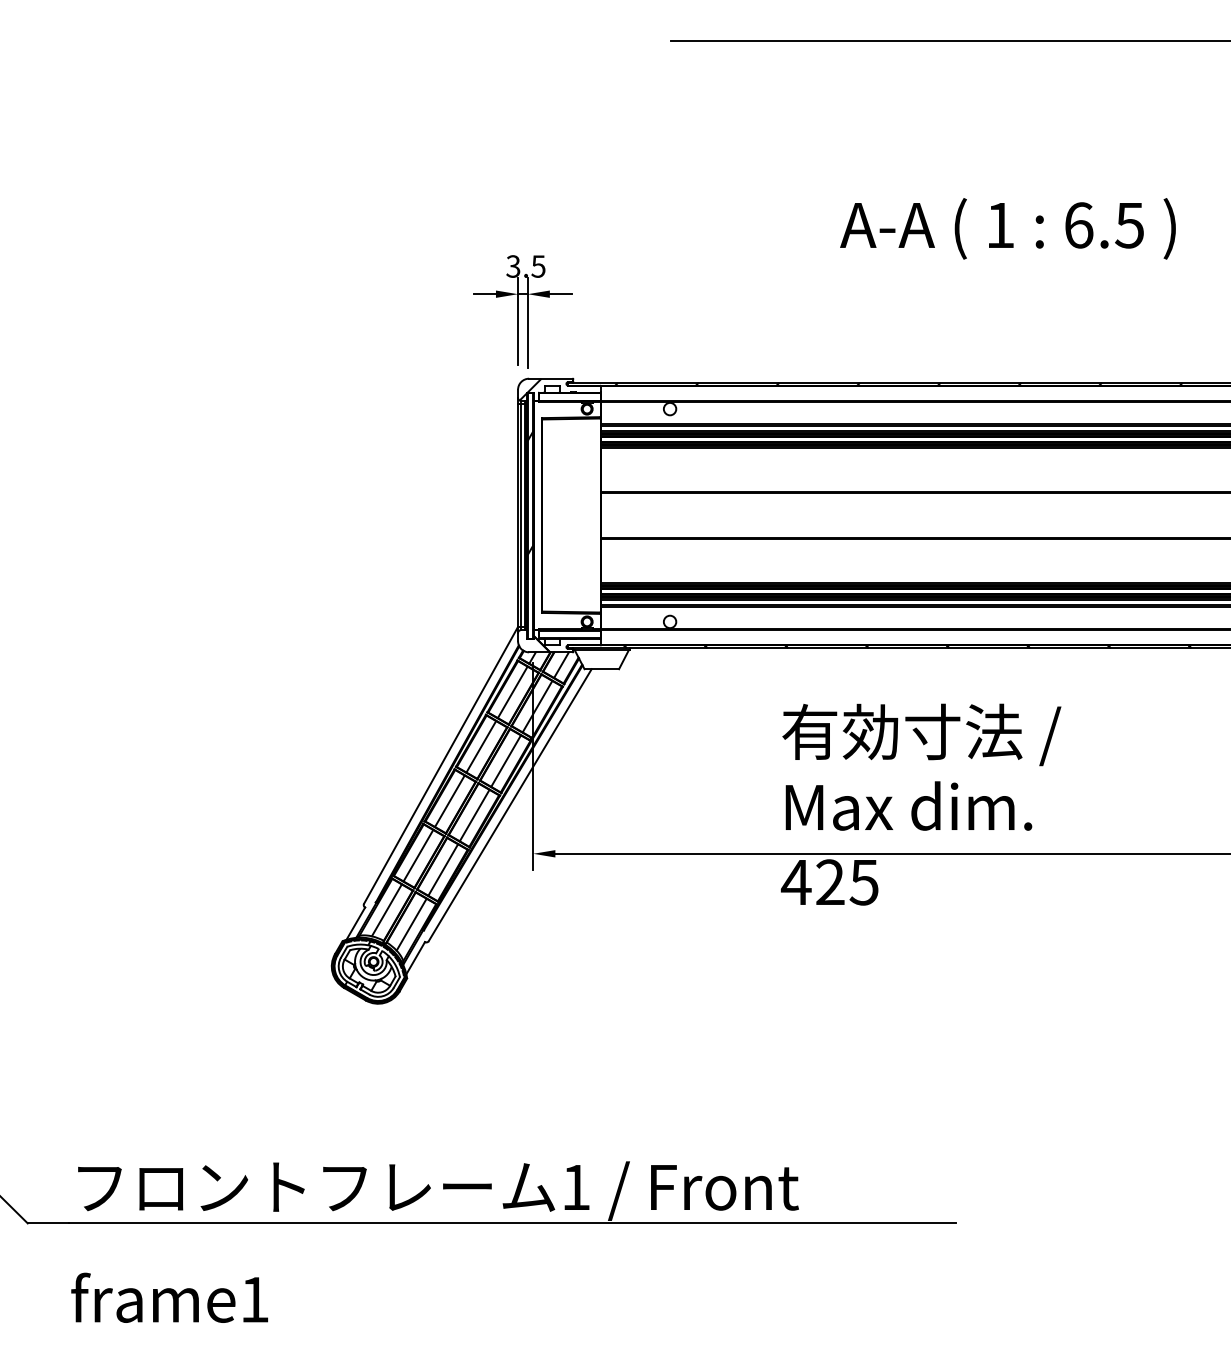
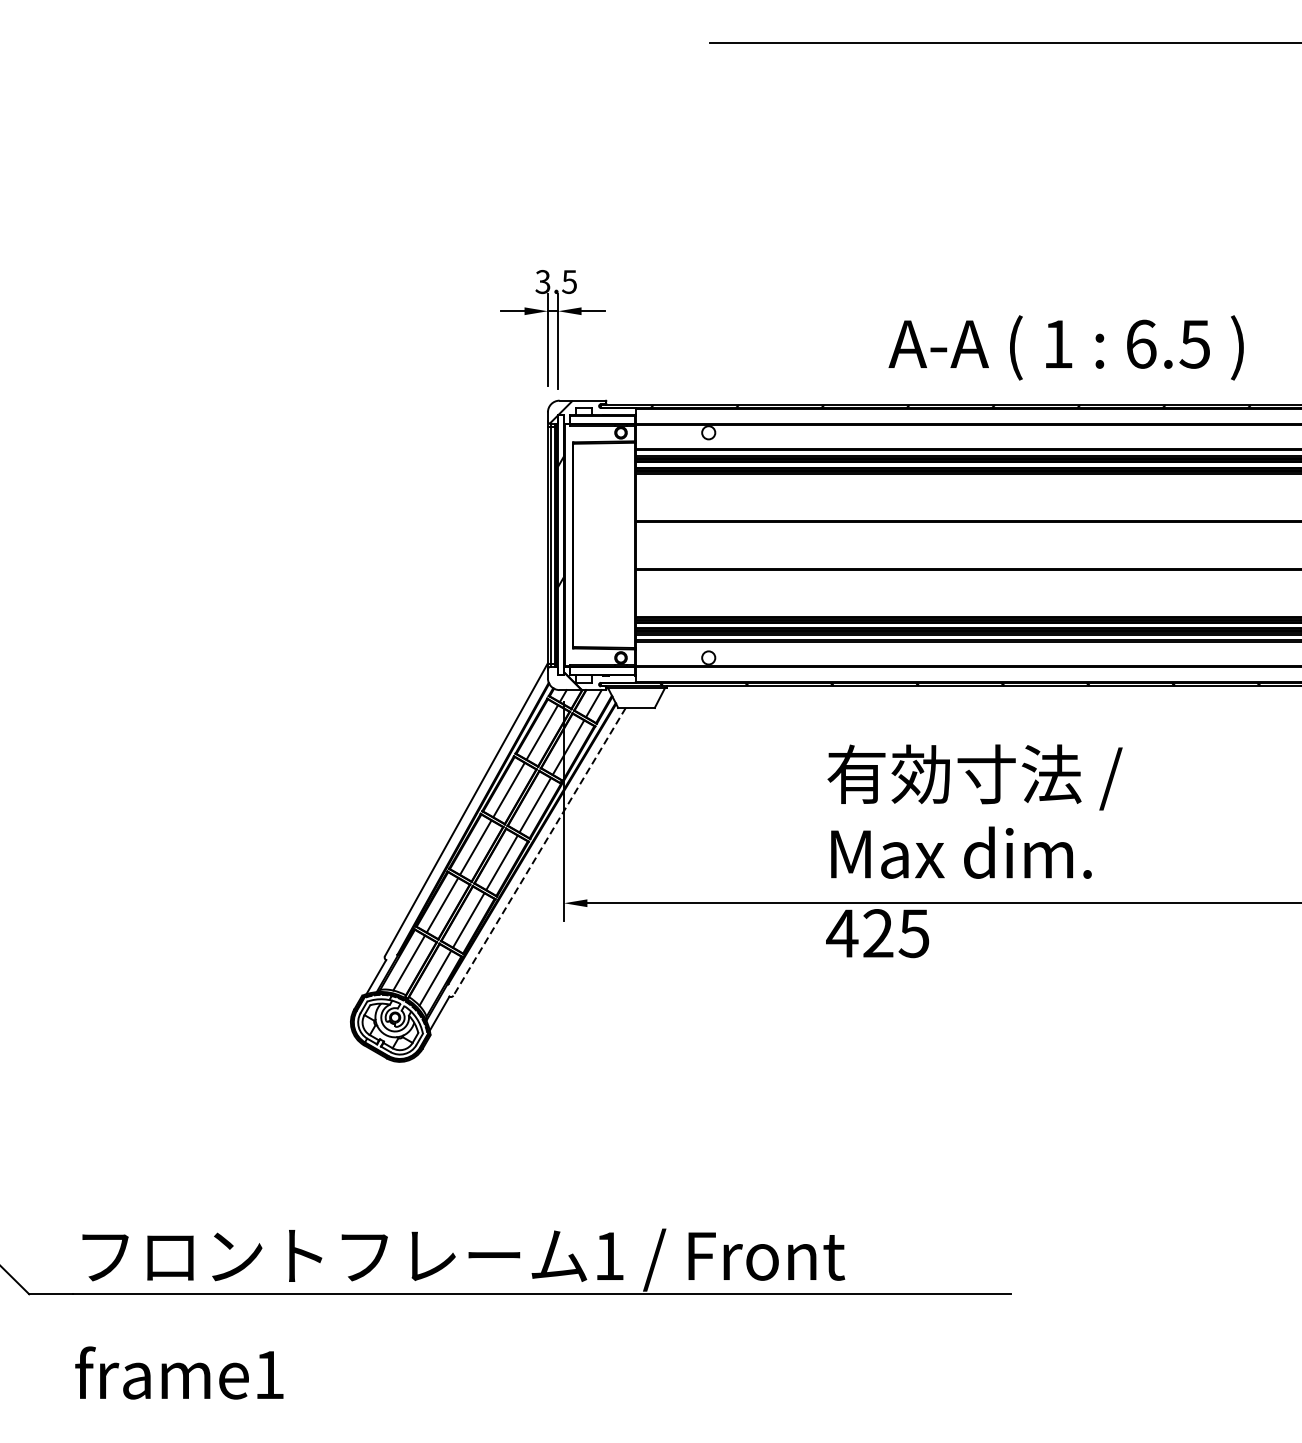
text: (1007, 228) -> (1065, 347), moved
line: (510, 805) -> (539, 852), solid -> dashed

